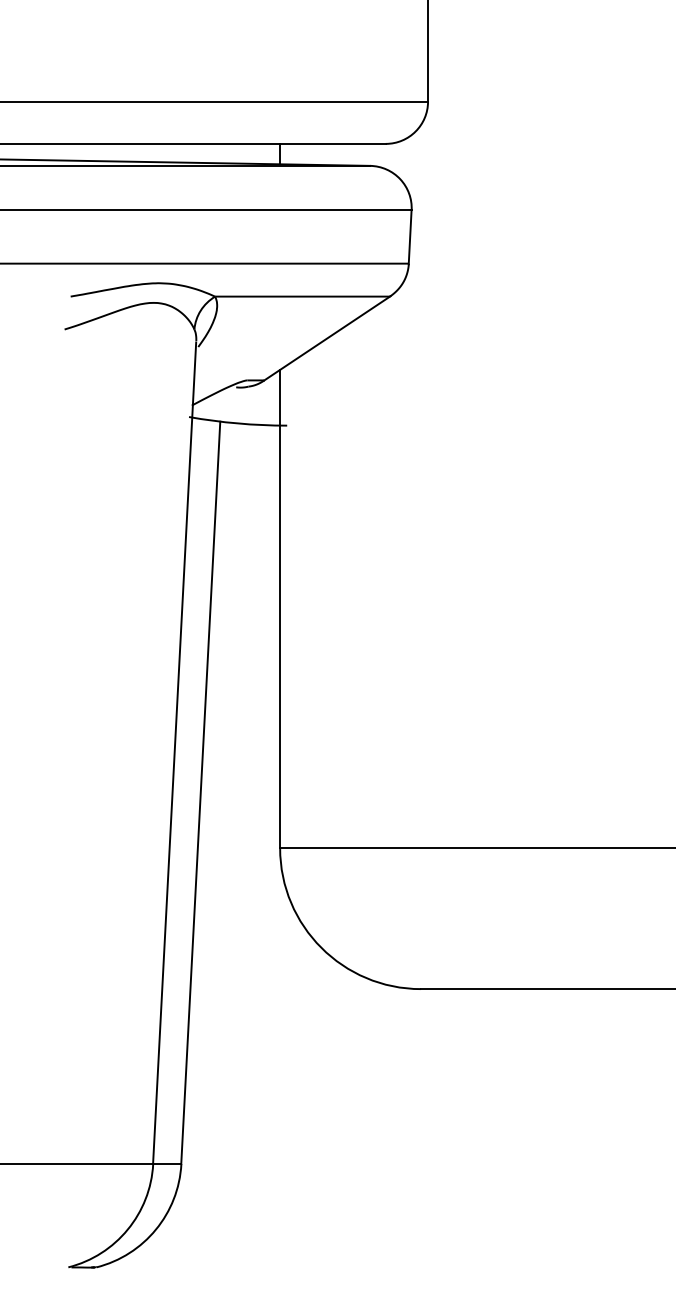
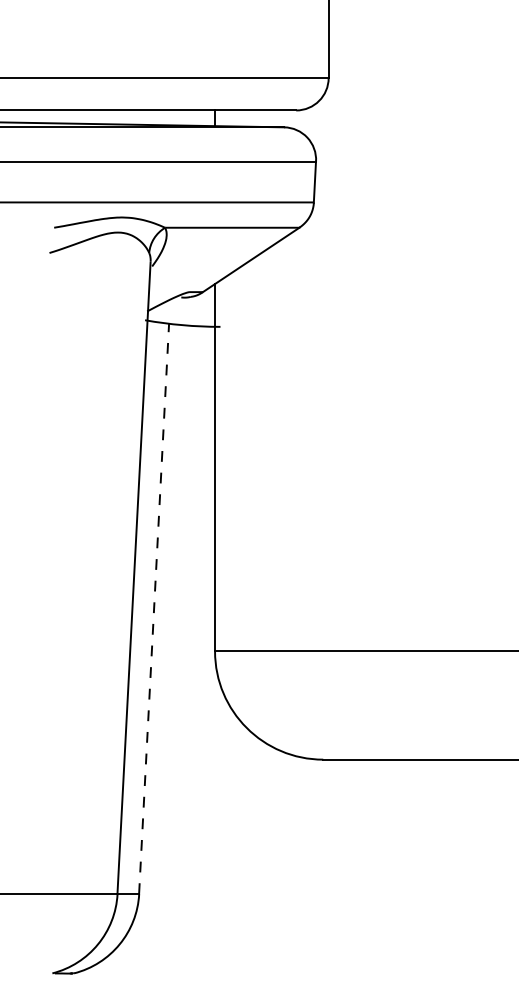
line: (200, 792) -> (153, 608), solid -> dashed

